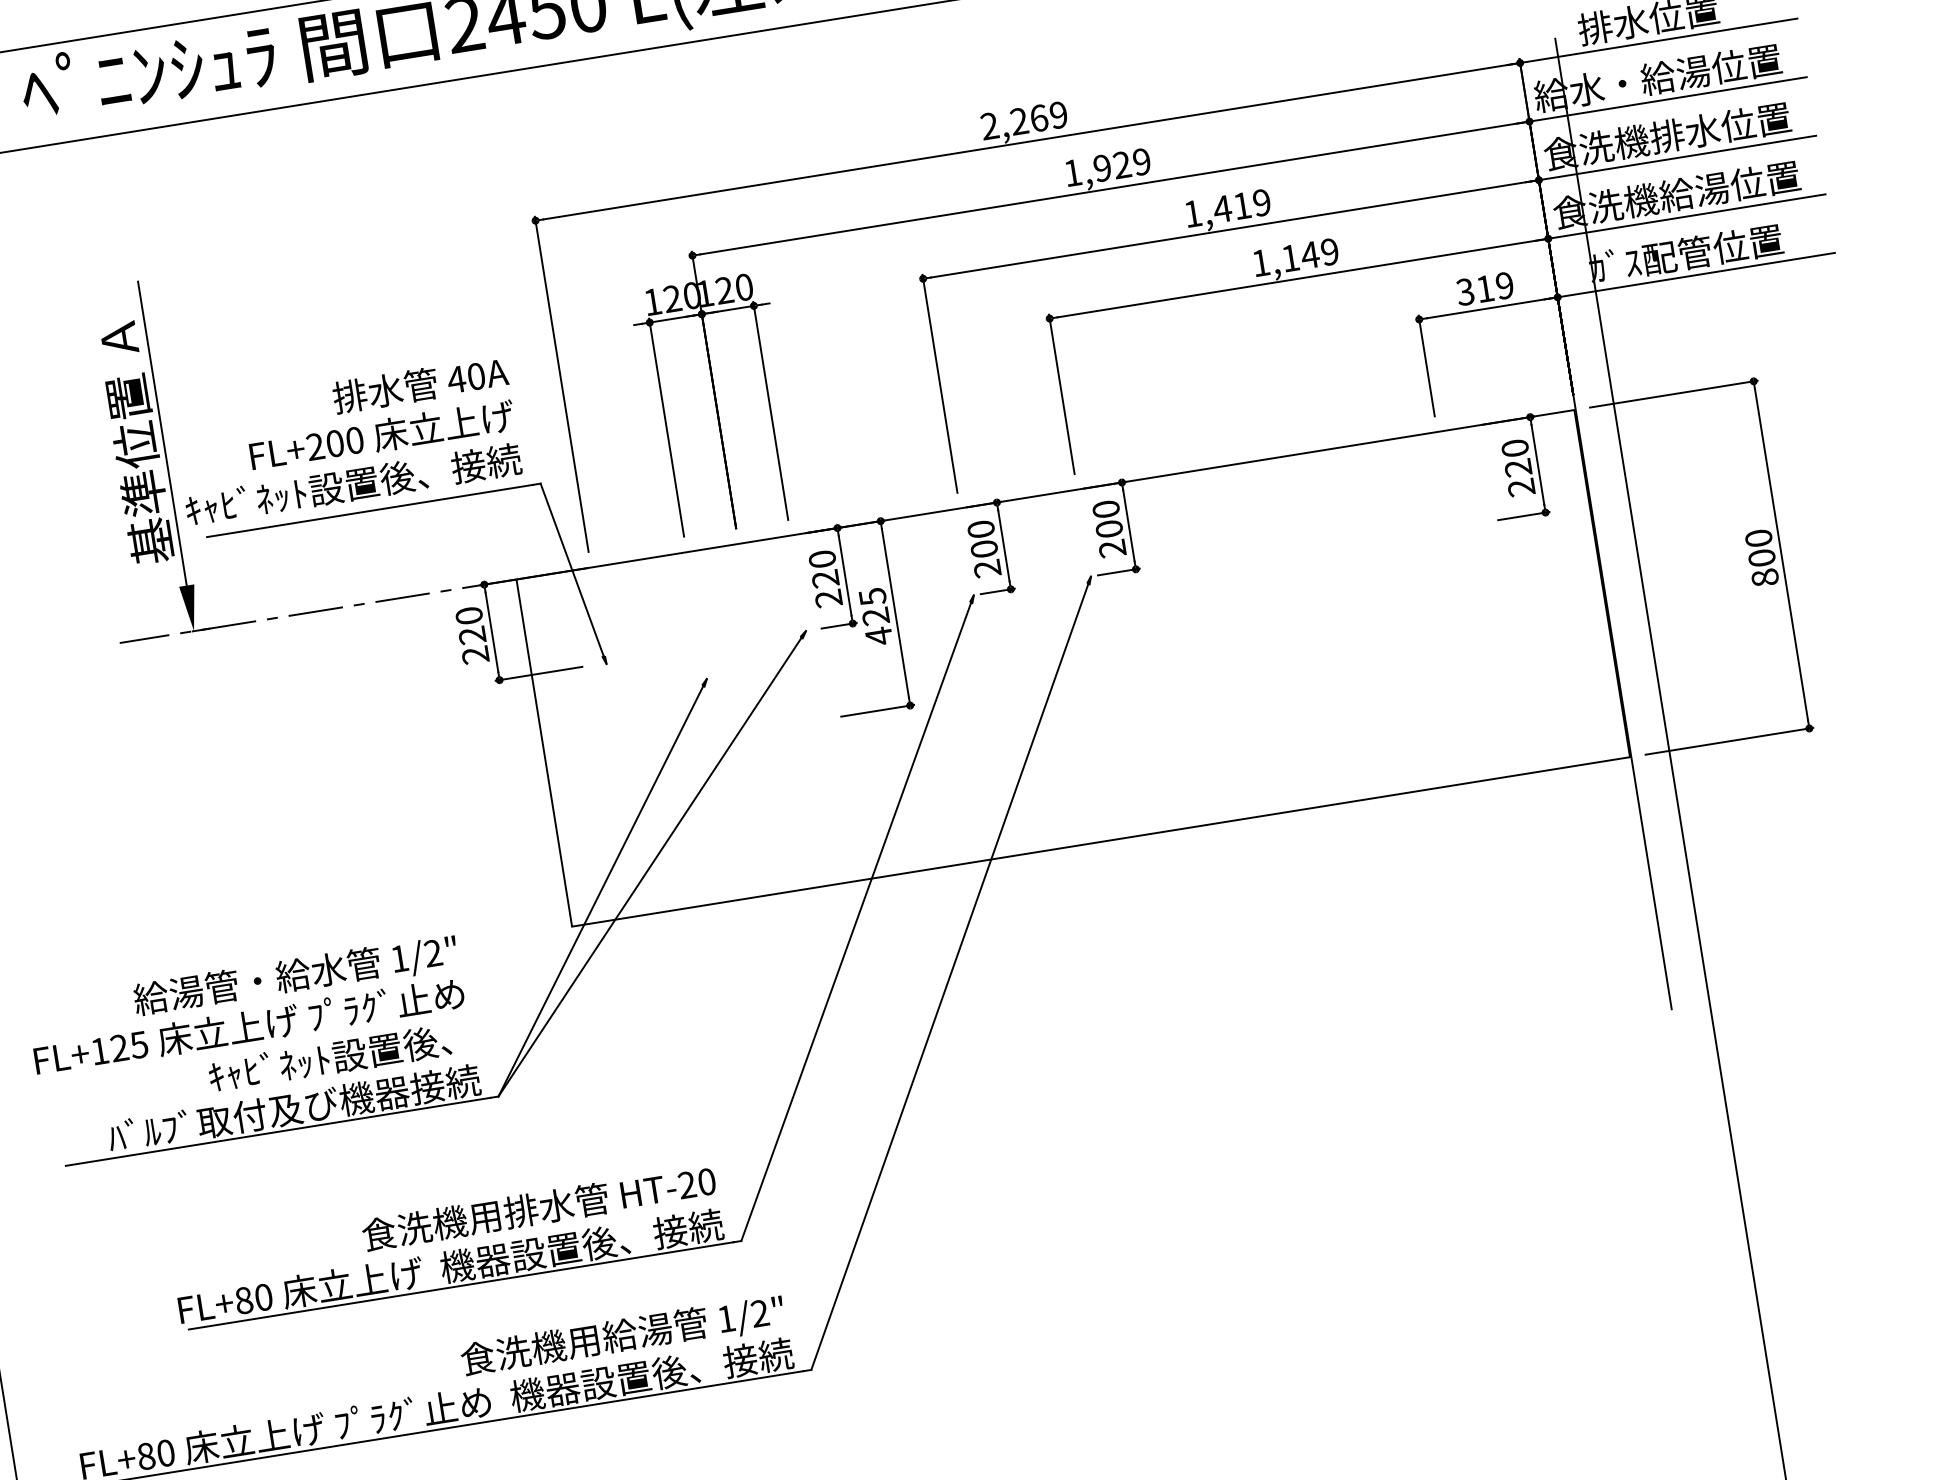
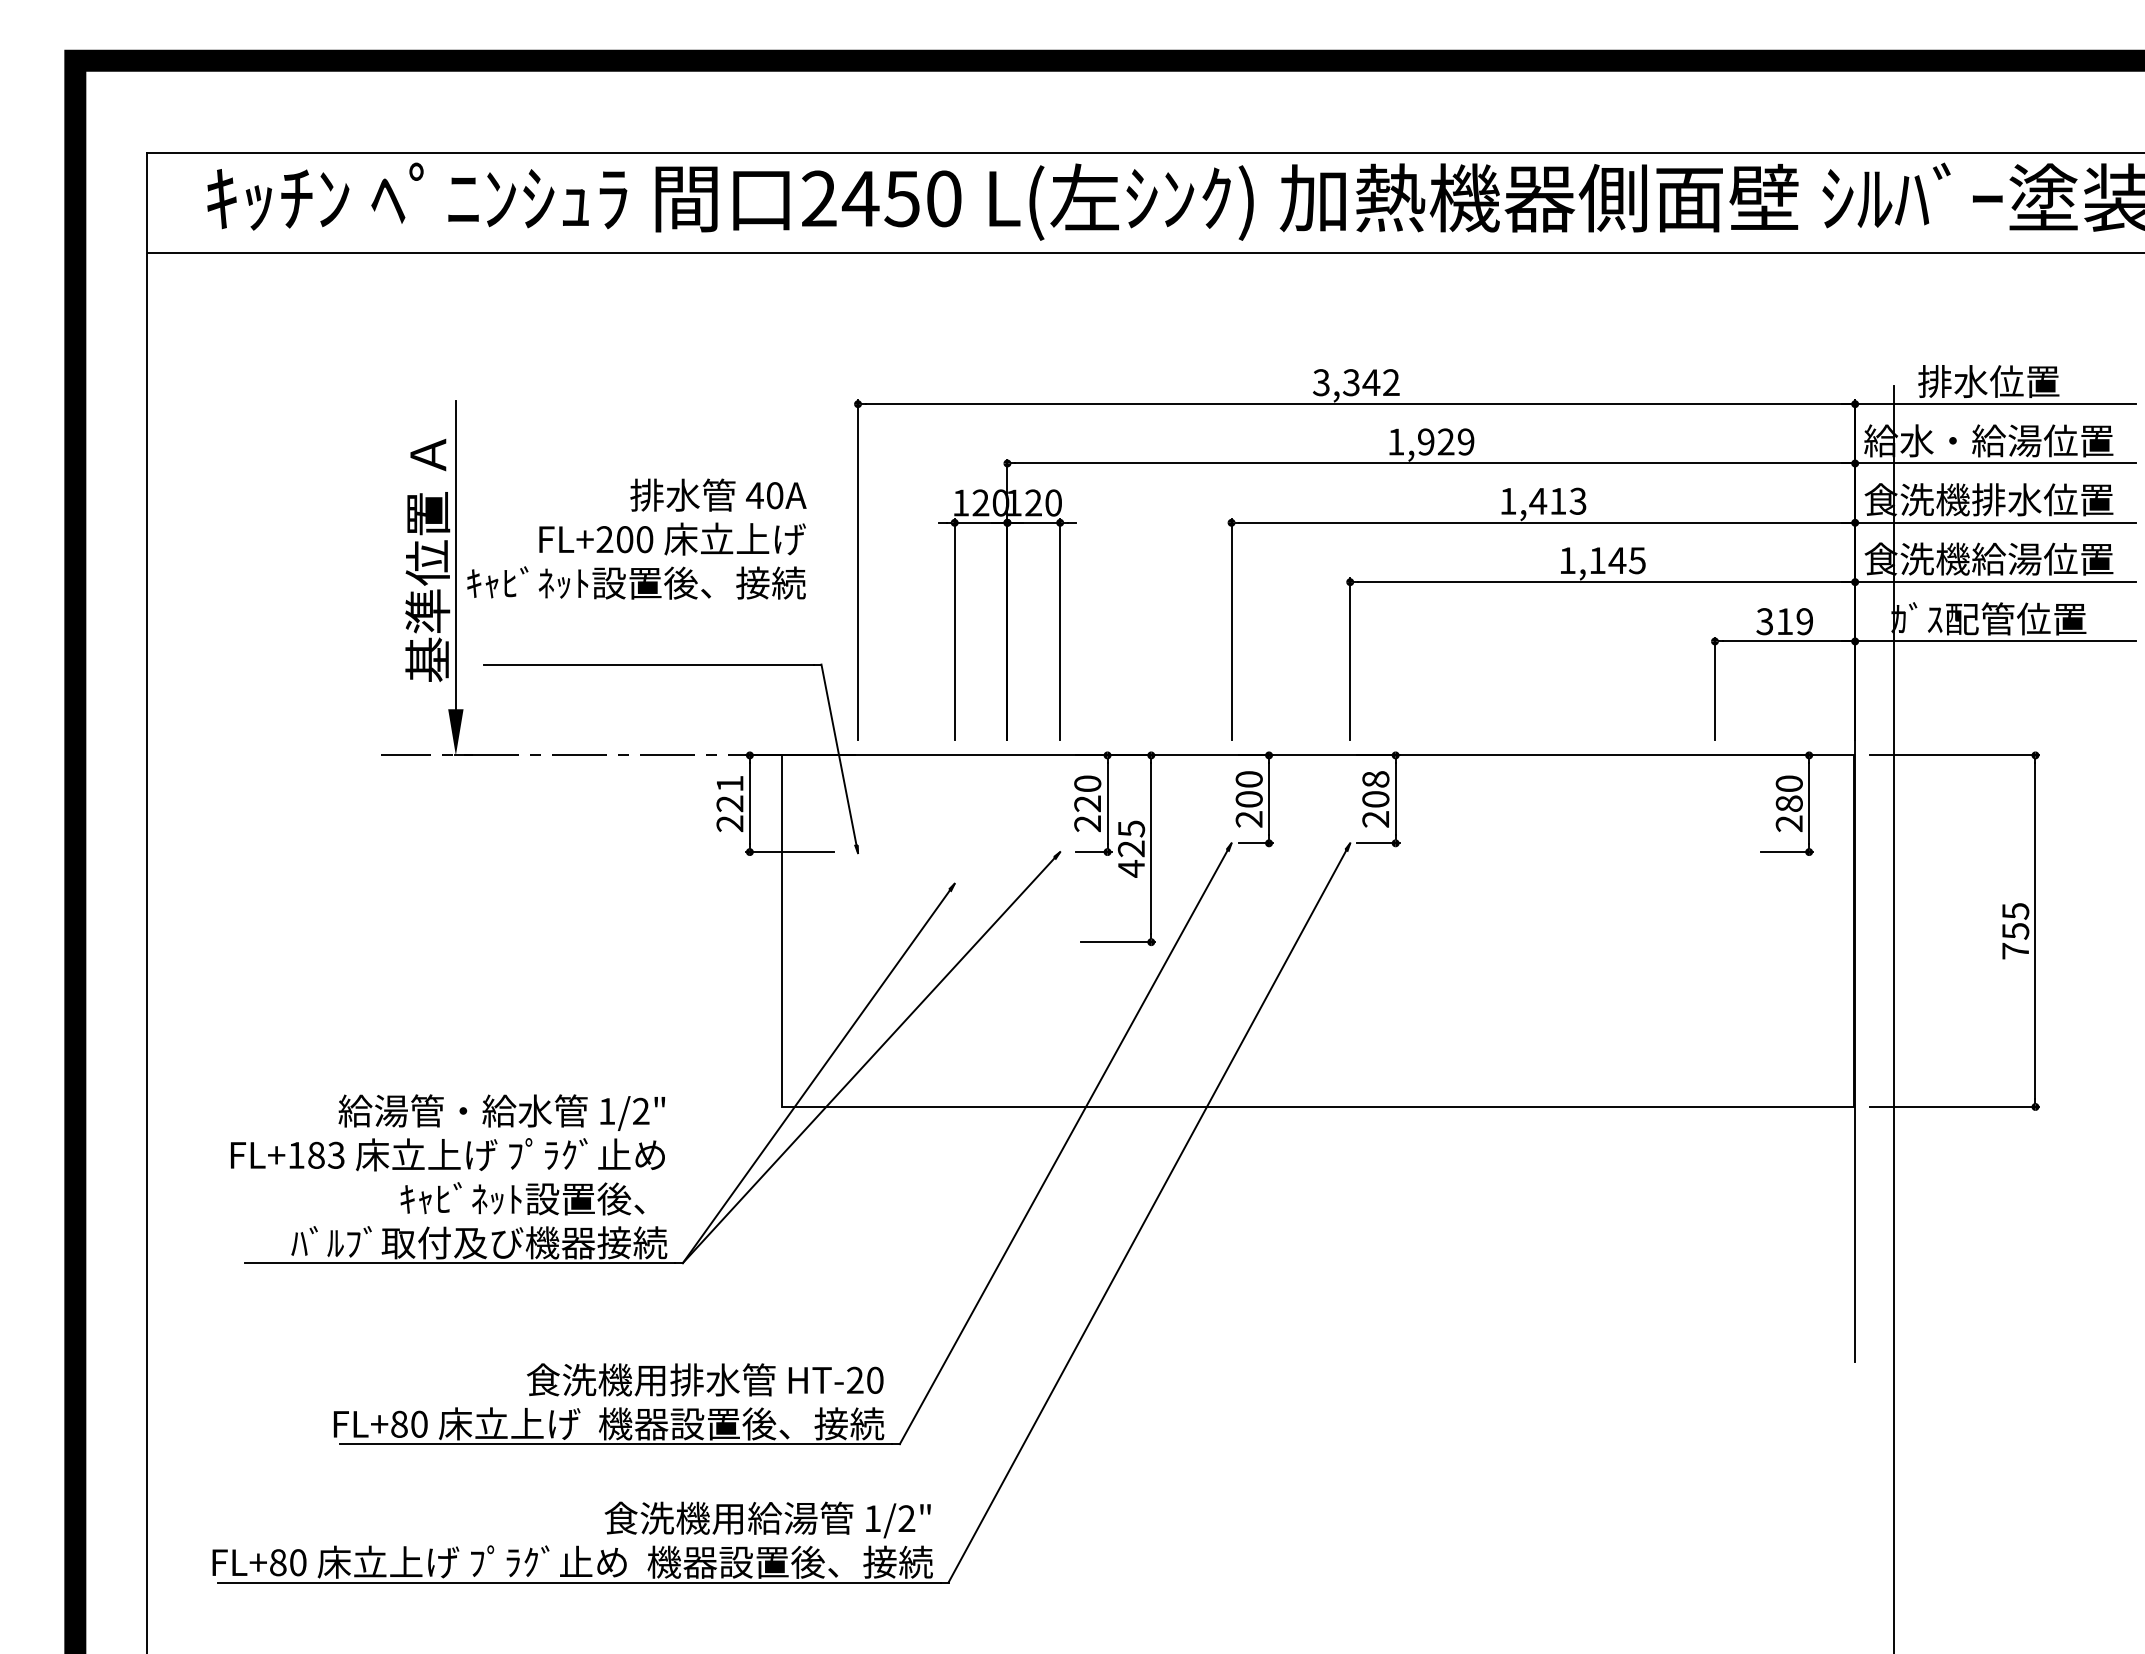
text: (1024, 120) -> (1356, 382), 2,269 -> 3,342
text: (1261, 202) -> (1577, 500), 1,419 -> 1,413
text: (1328, 251) -> (1636, 560), 1,149 -> 1,145
text: (346, 440) -> (636, 538), moved
text: (1517, 467) -> (1788, 803), 220 -> 280
text: (1105, 509) -> (1375, 779), 200 -> 208
text: (1761, 558) -> (2015, 931), 800 -> 755
text: (468, 615) -> (729, 783), 220 -> 221
text: (129, 1045) -> (326, 1154), FL+125 -> FL+183

